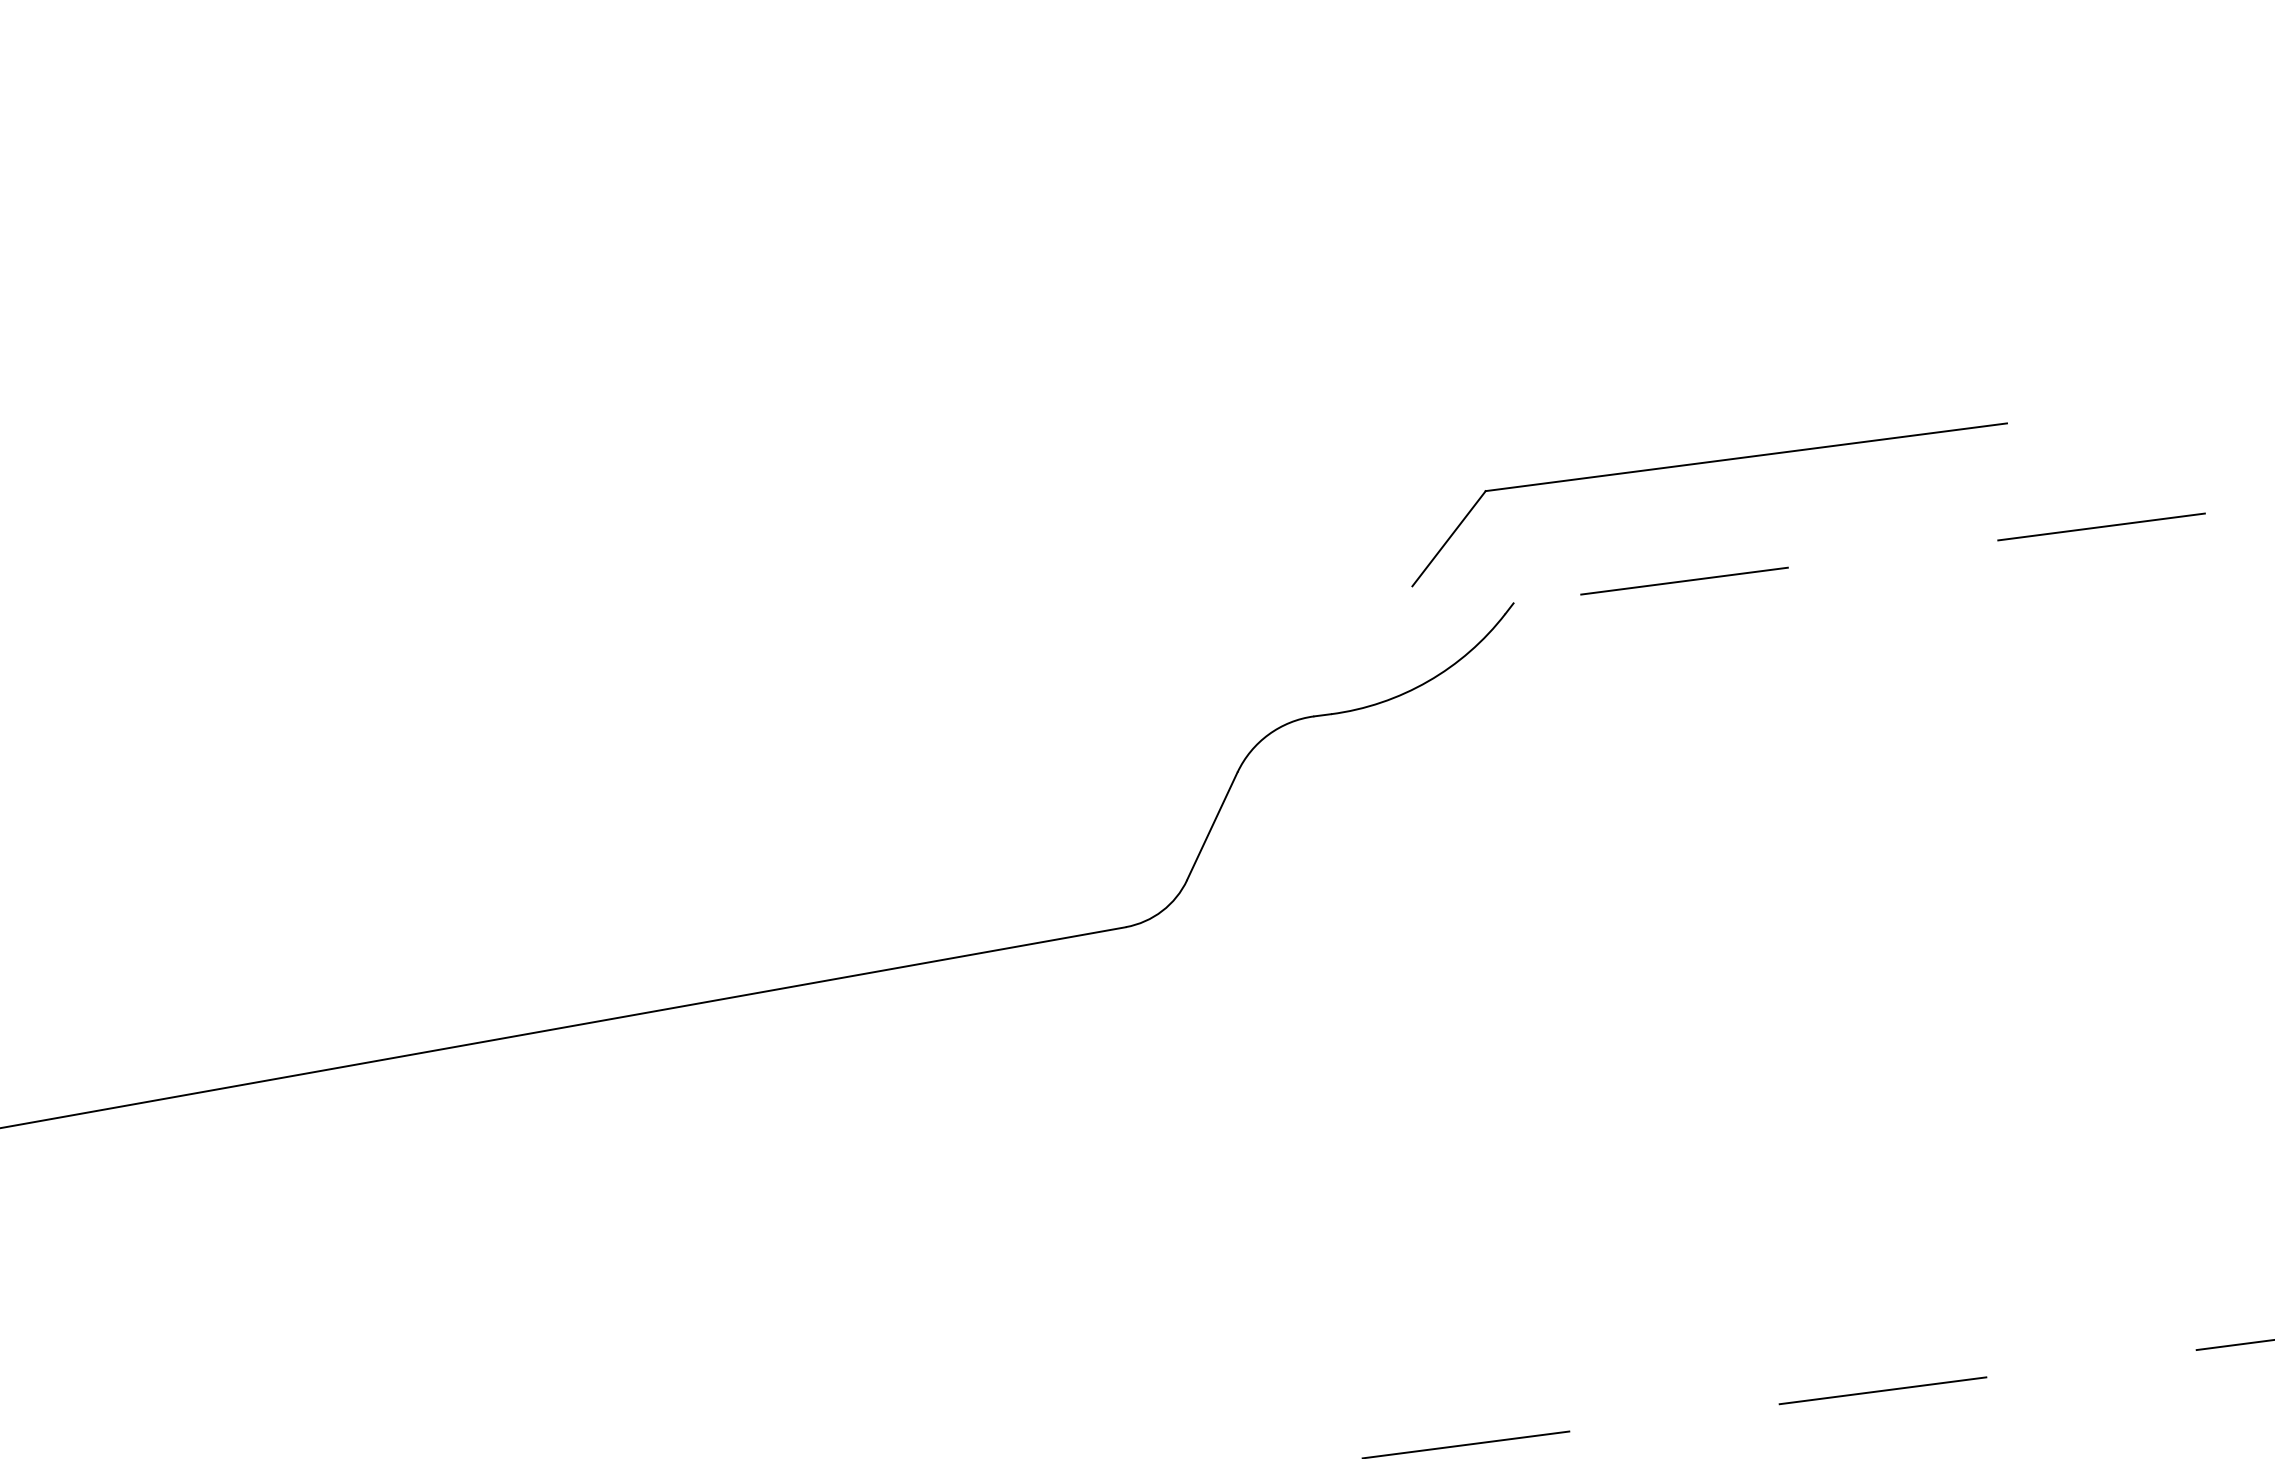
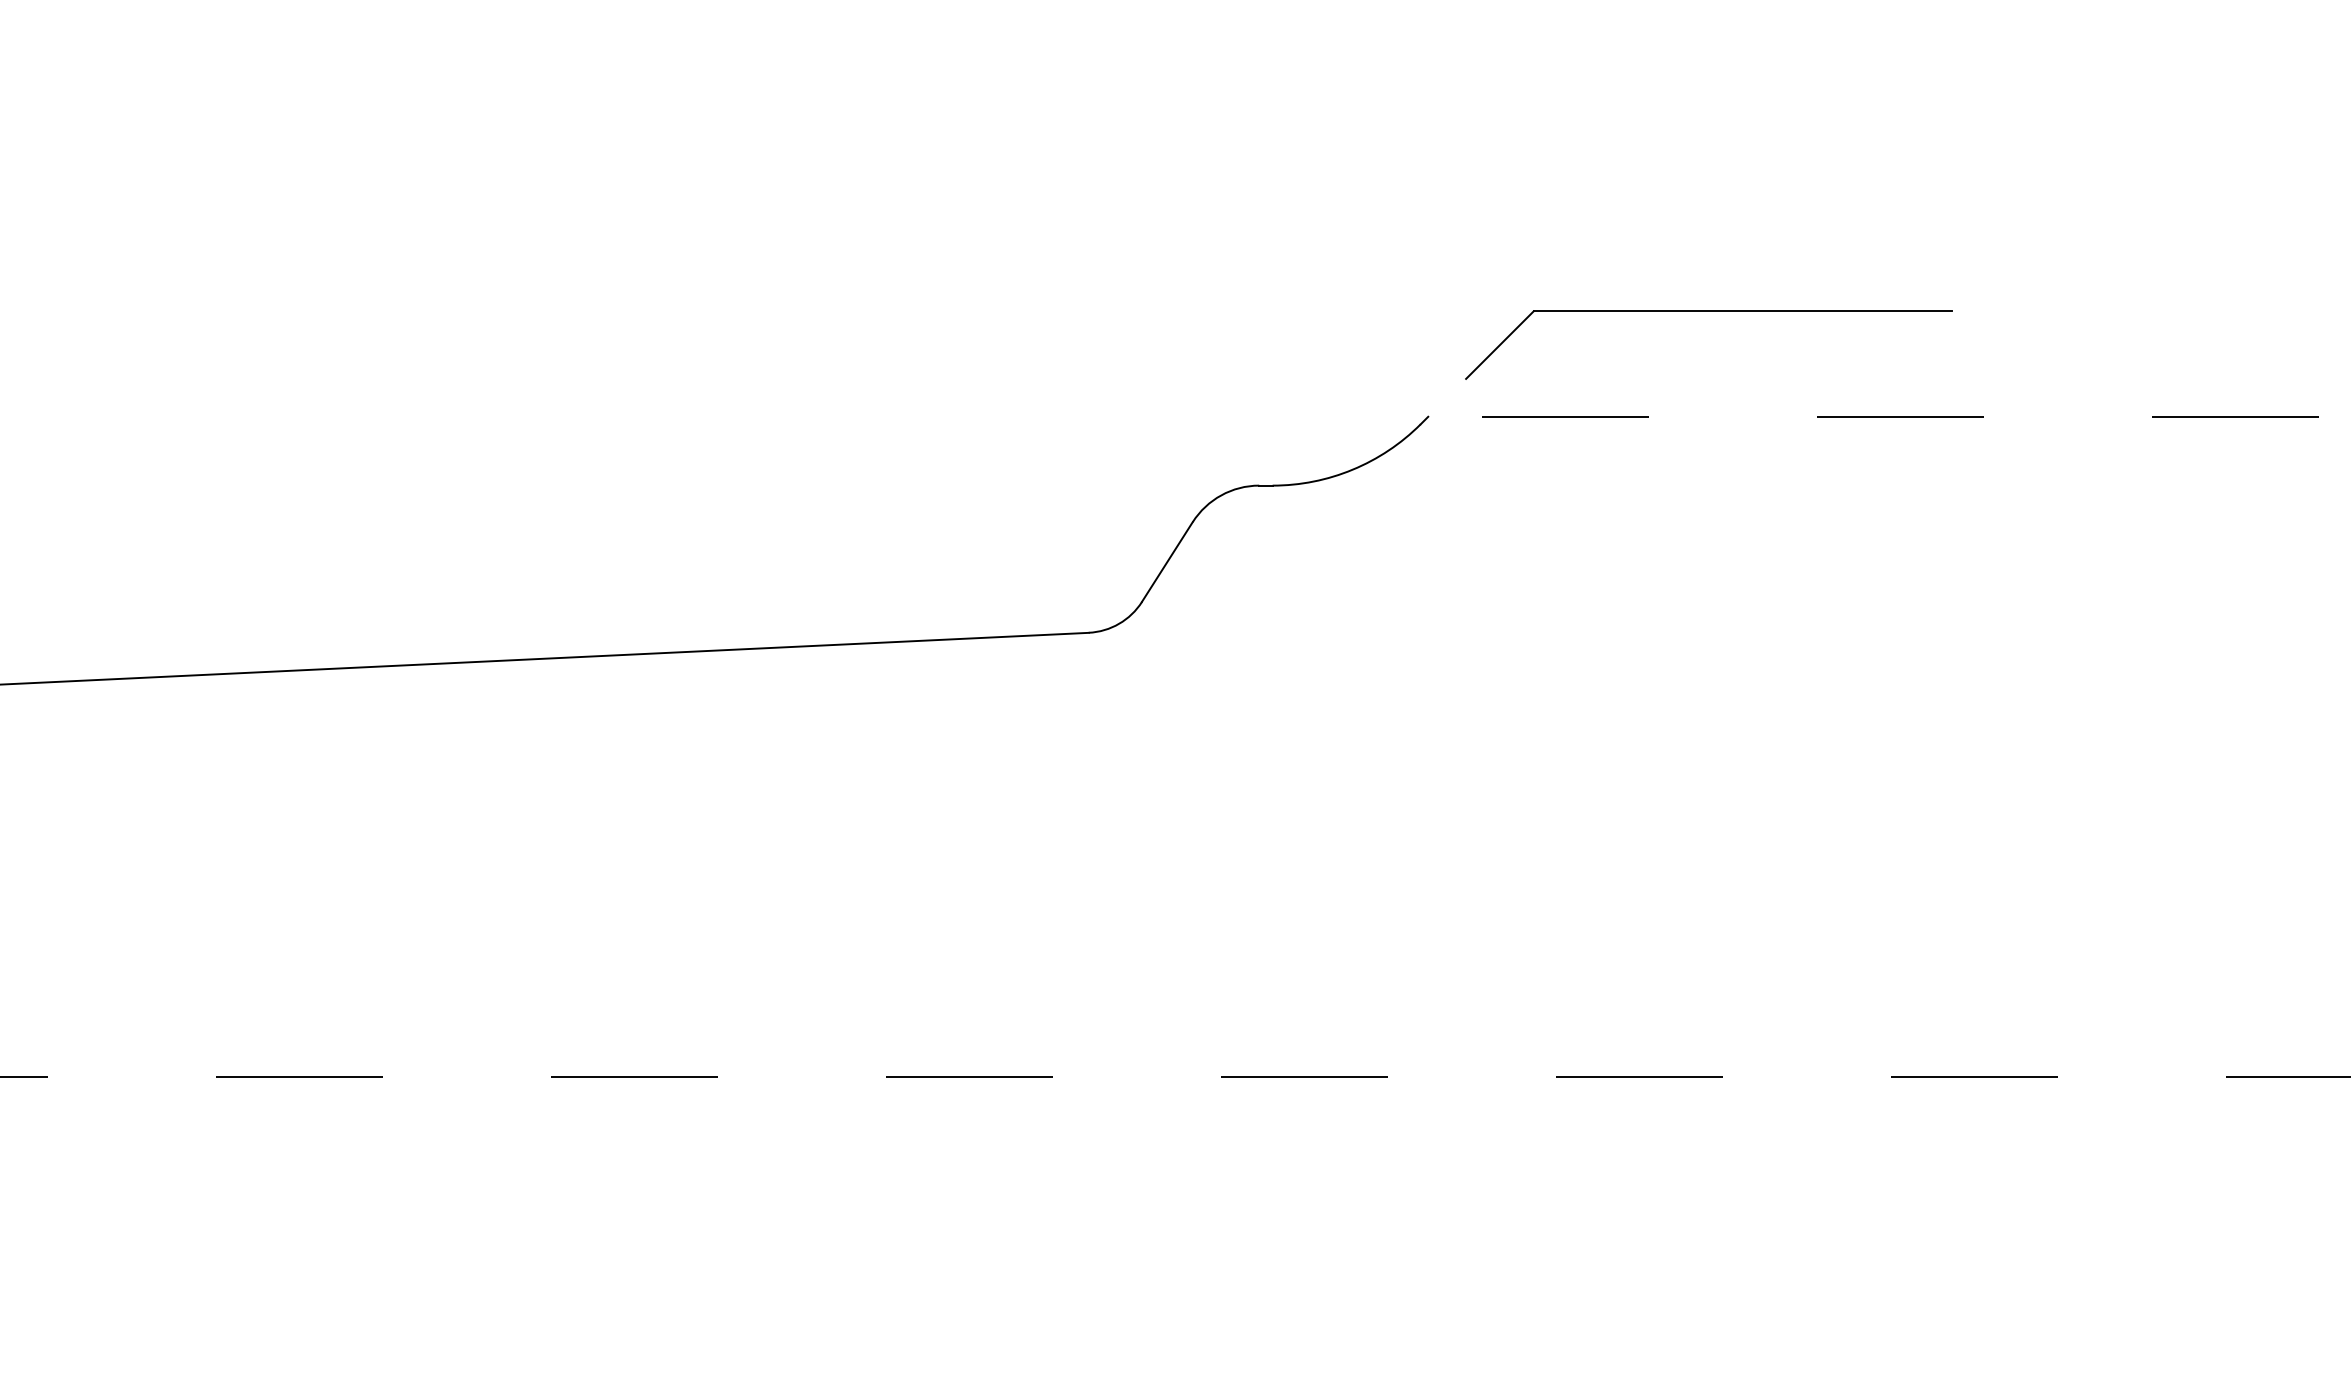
part: (1703, 463) -> (1708, 311), moved

